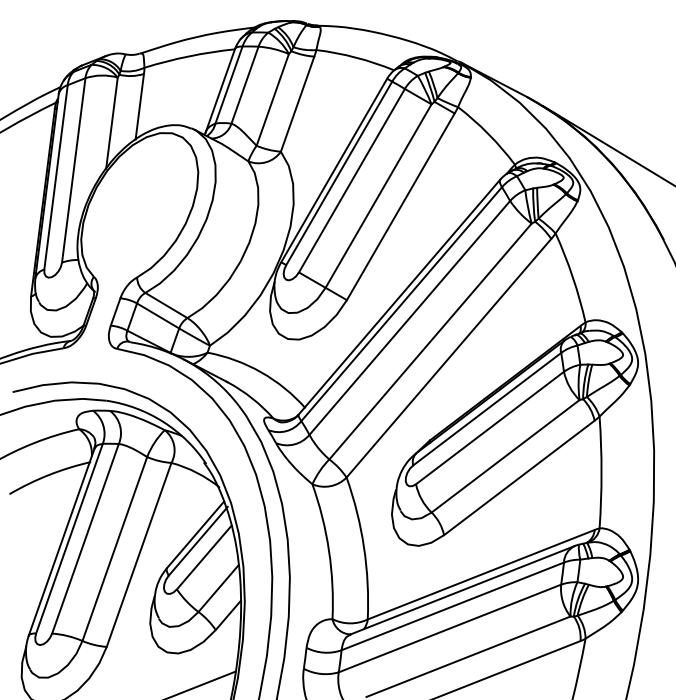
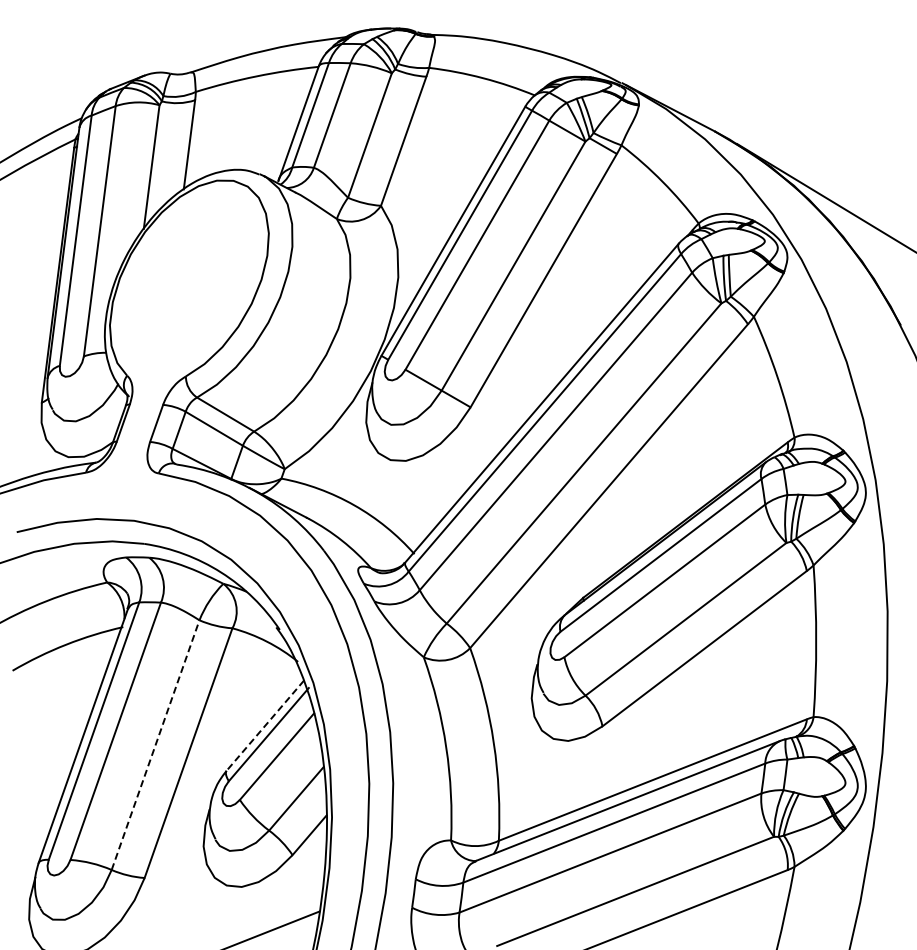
line: (195, 535) -> (265, 726), solid -> dashed
line: (114, 548) -> (155, 744), solid -> dashed

